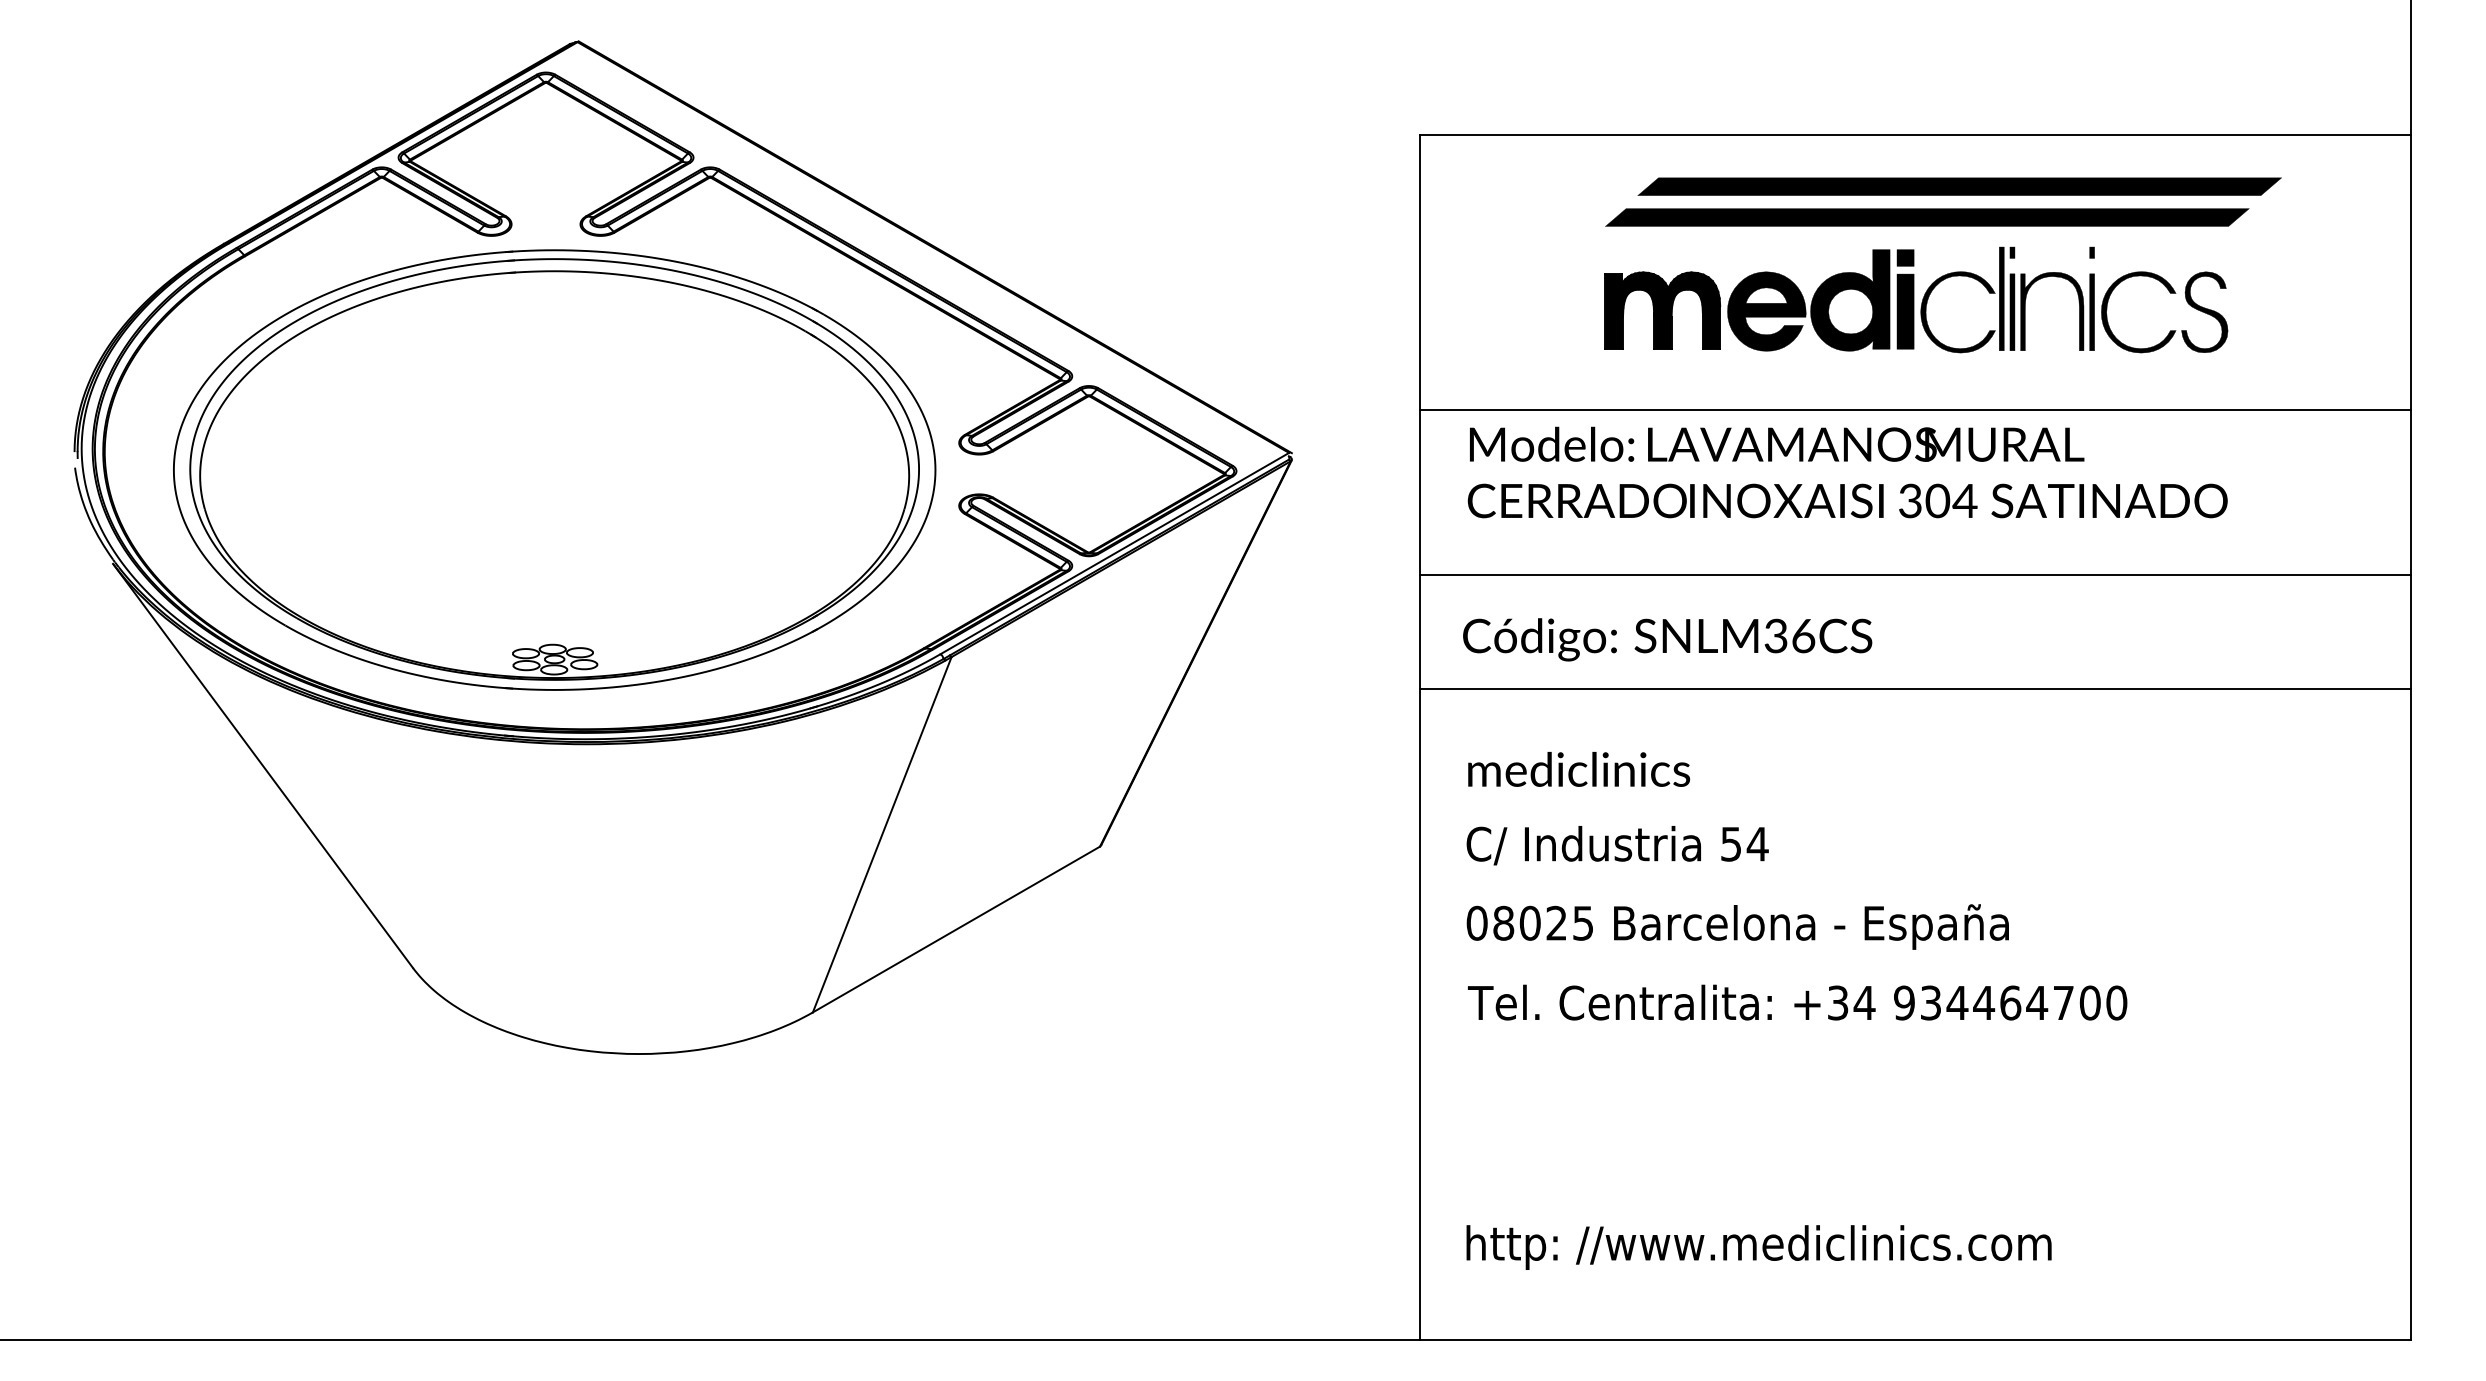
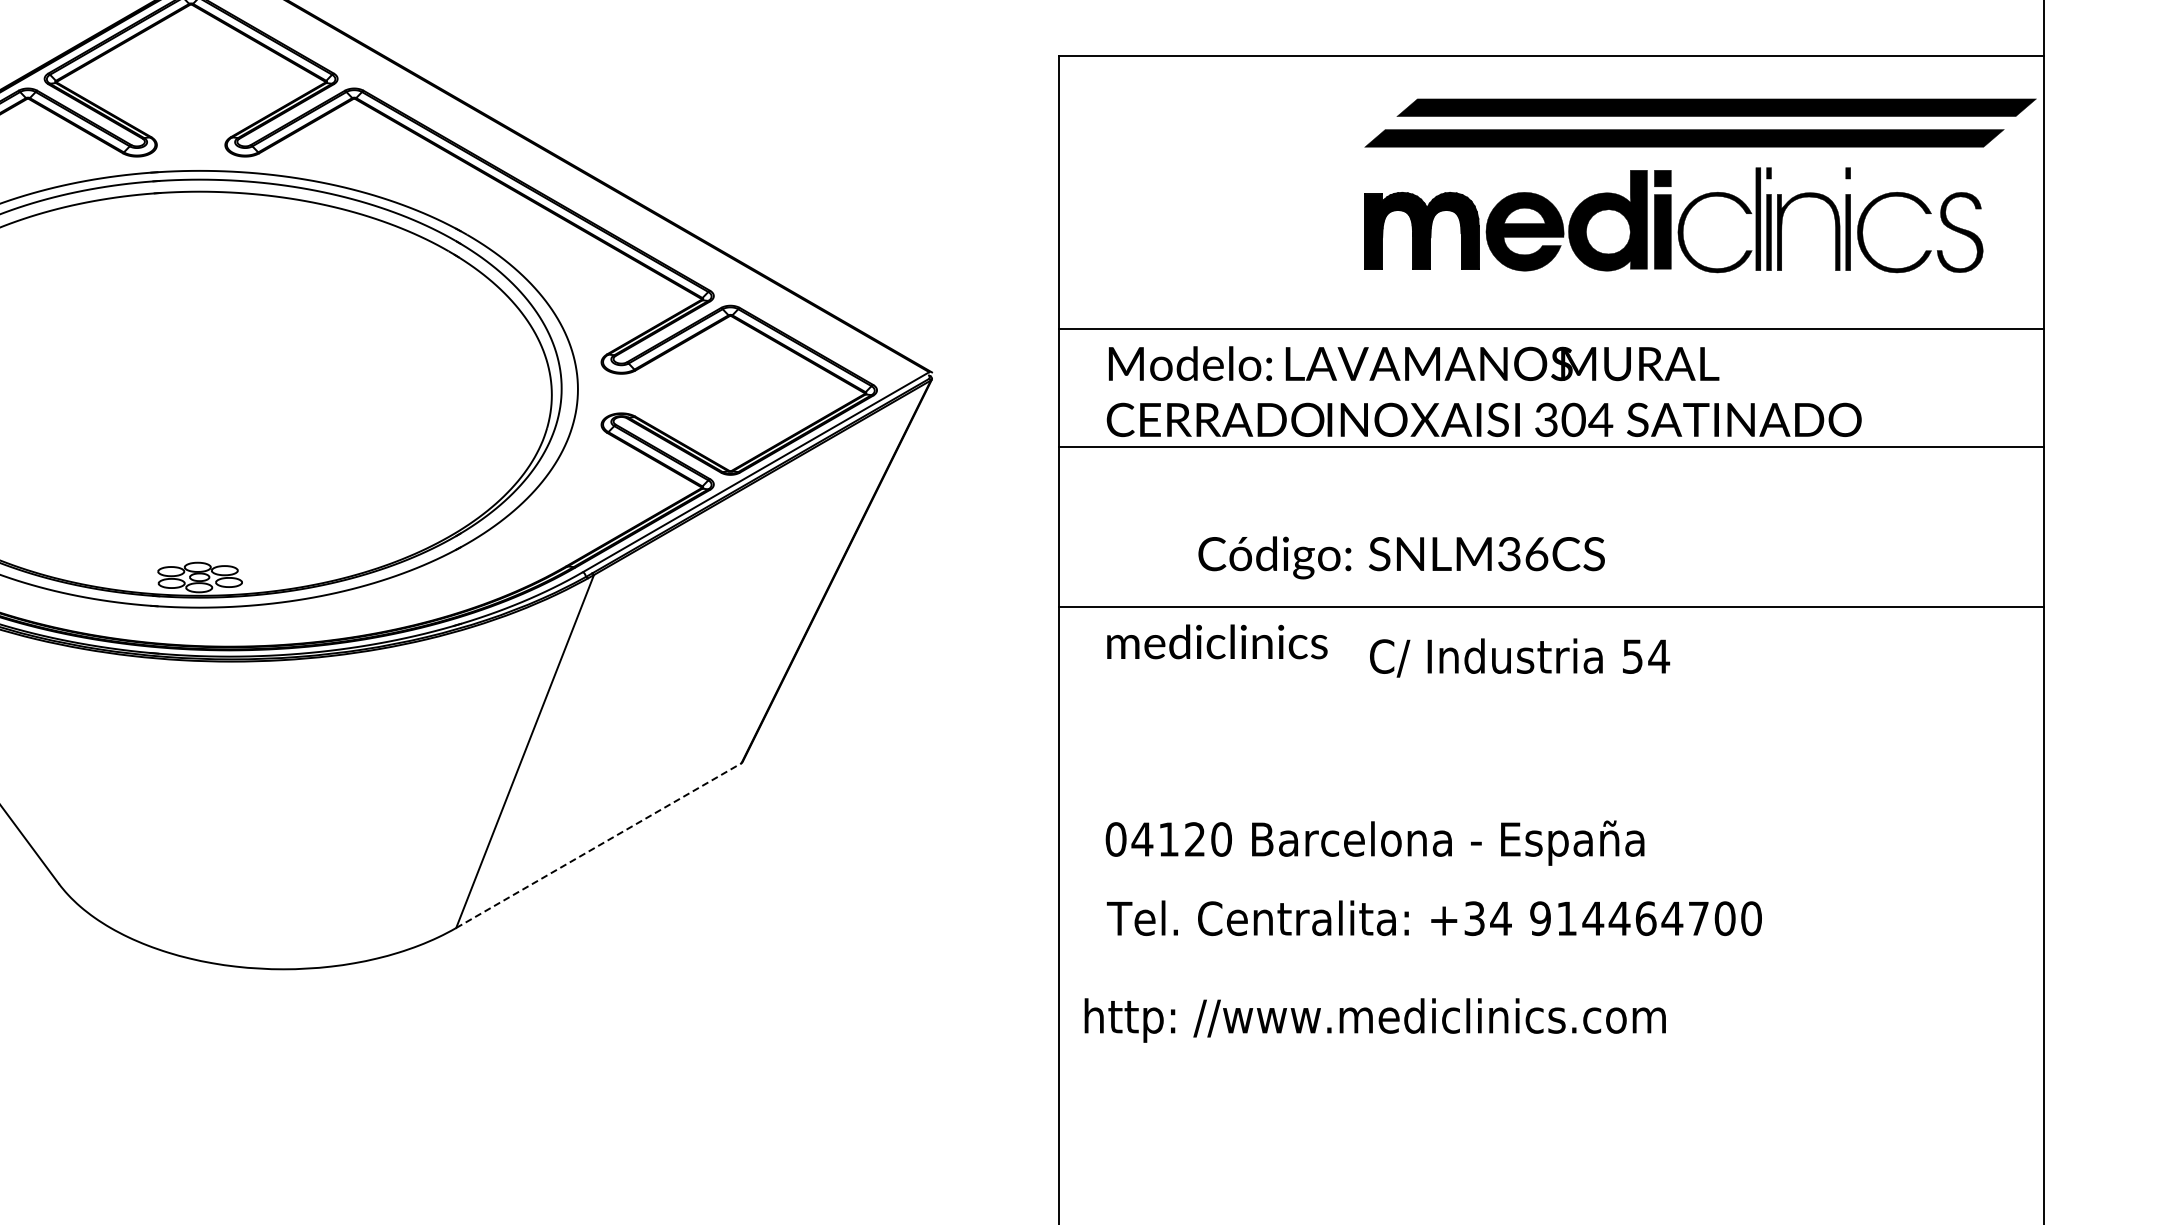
part: (1944, 274) -> (1701, 194), moved
line: (1915, 575) -> (1551, 447), moved
text: (1667, 639) -> (1401, 557), moved
text: (1579, 769) -> (1217, 641), moved
text: (1617, 845) -> (1519, 657), moved
text: (1542, 922) -> (1181, 838), 08025 -> 04120
line: (956, 929) -> (598, 845), solid -> dashed
text: (1930, 1002) -> (1566, 918), 934464700 -> 914464700
text: (1758, 1247) -> (1374, 1020), moved

